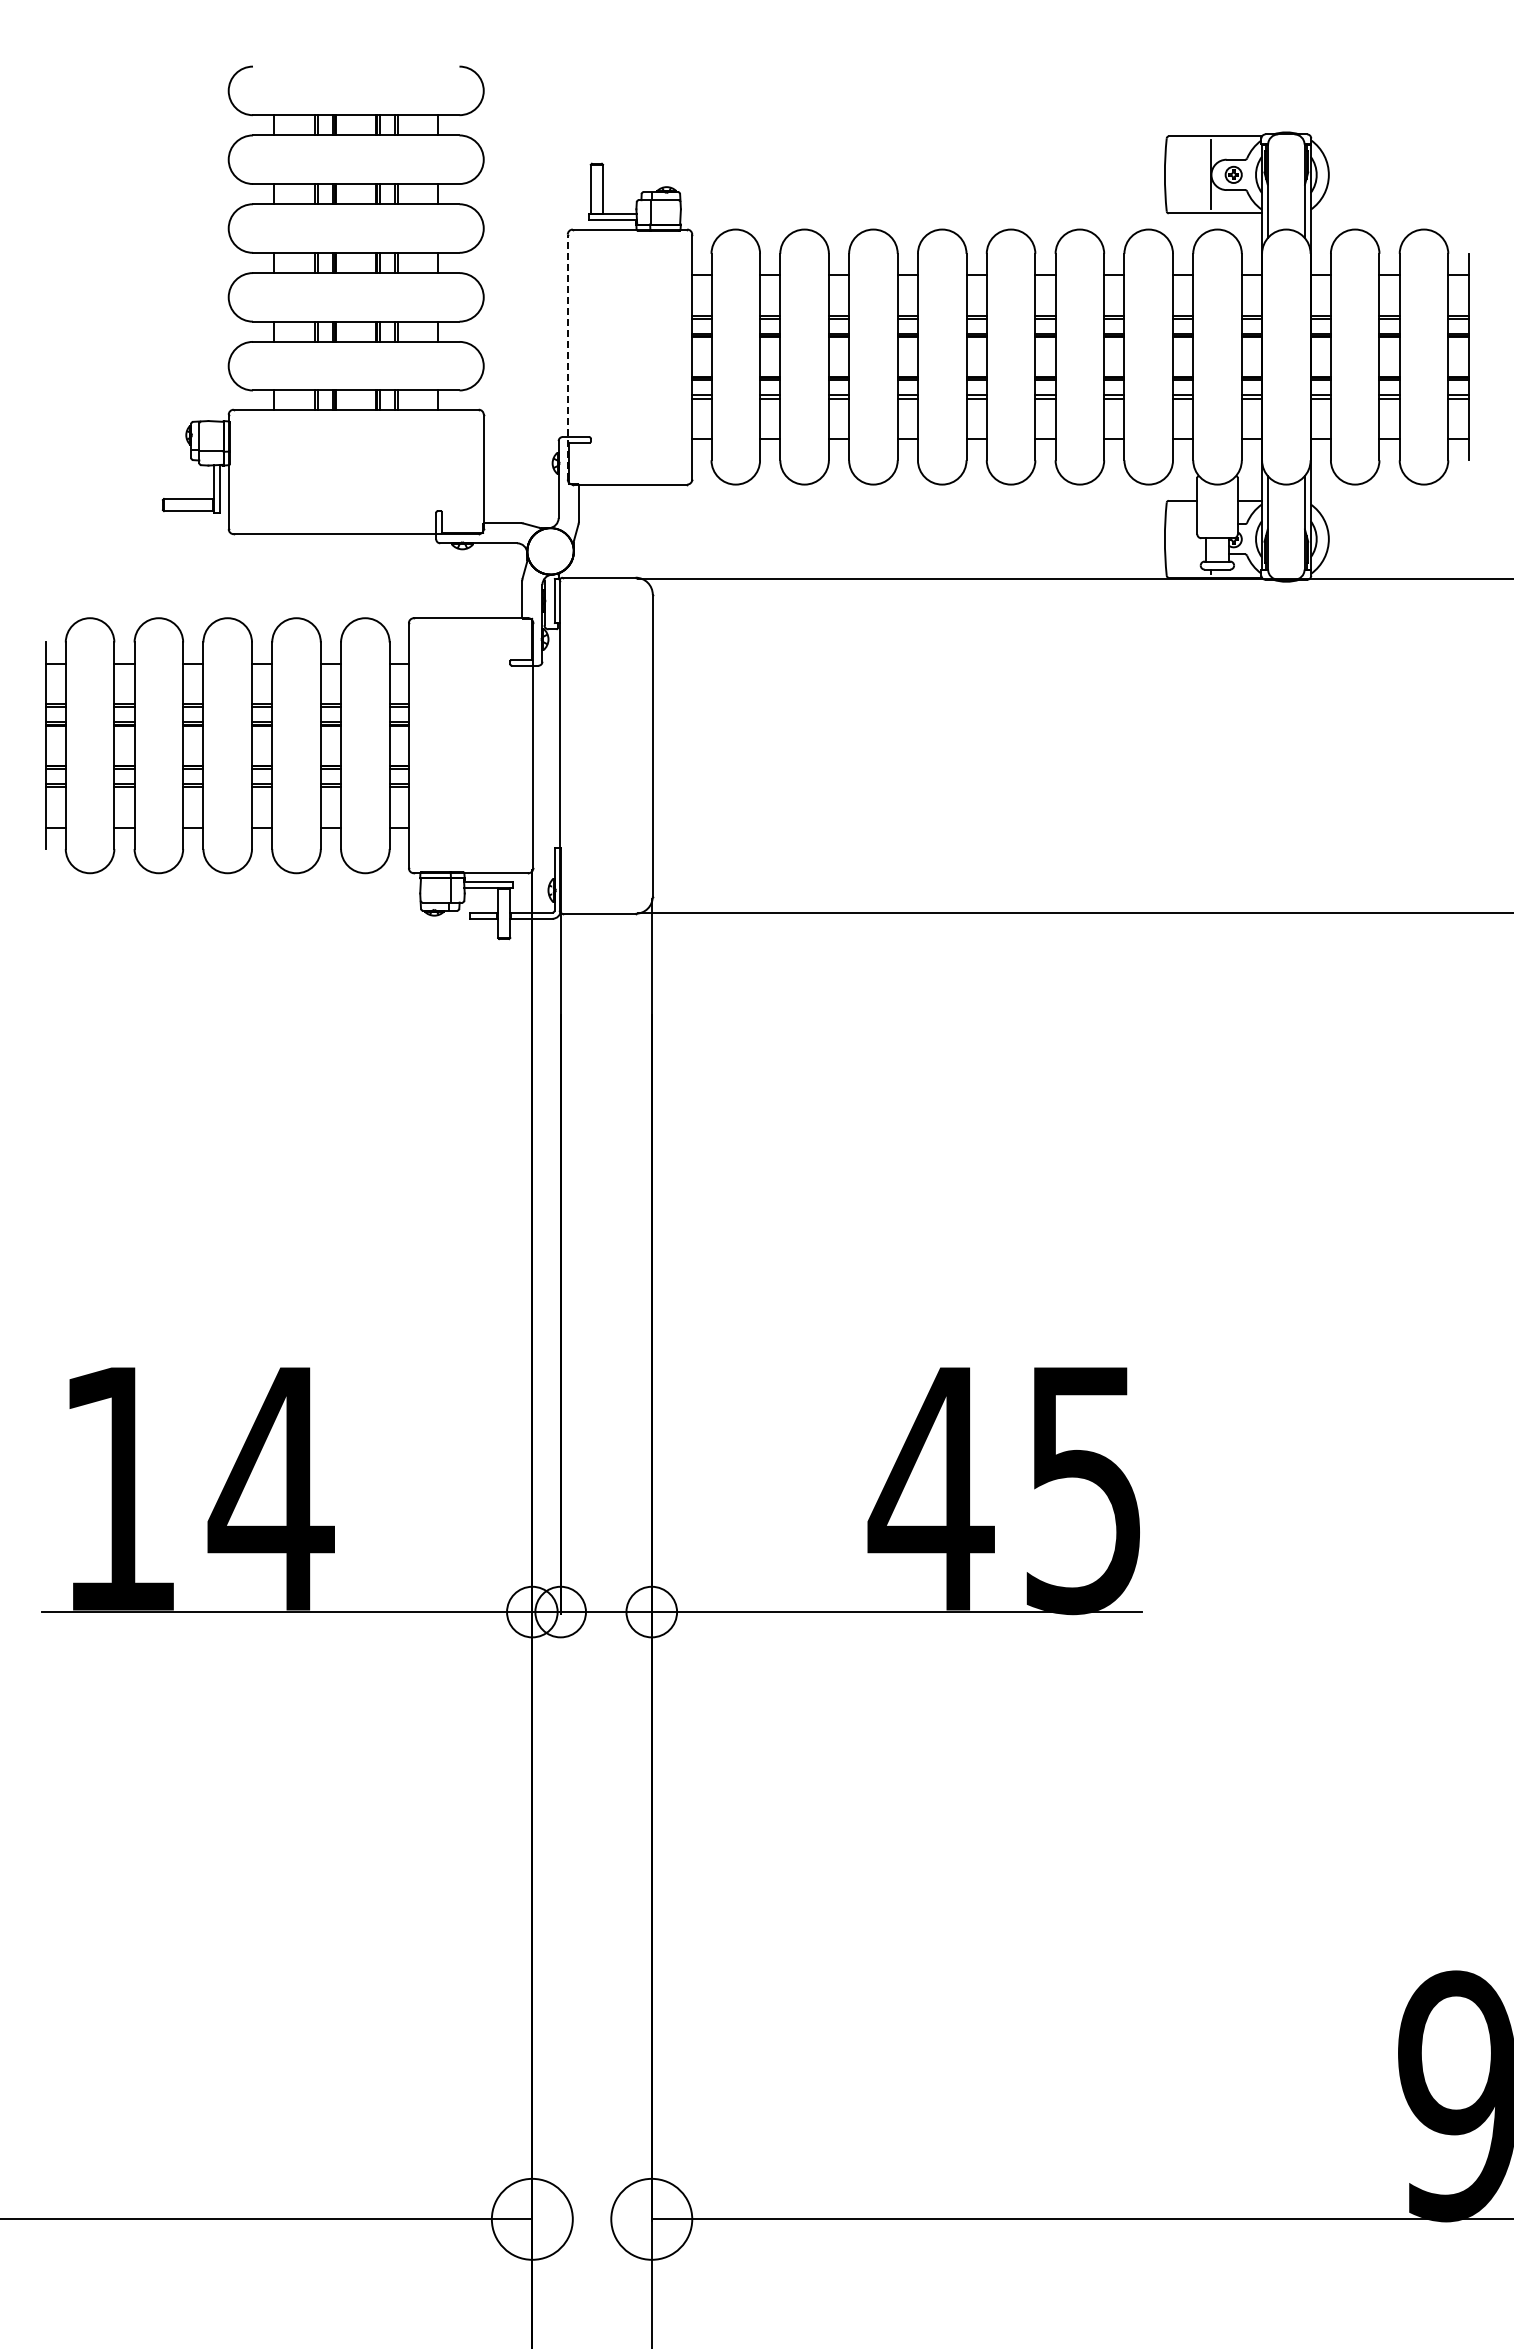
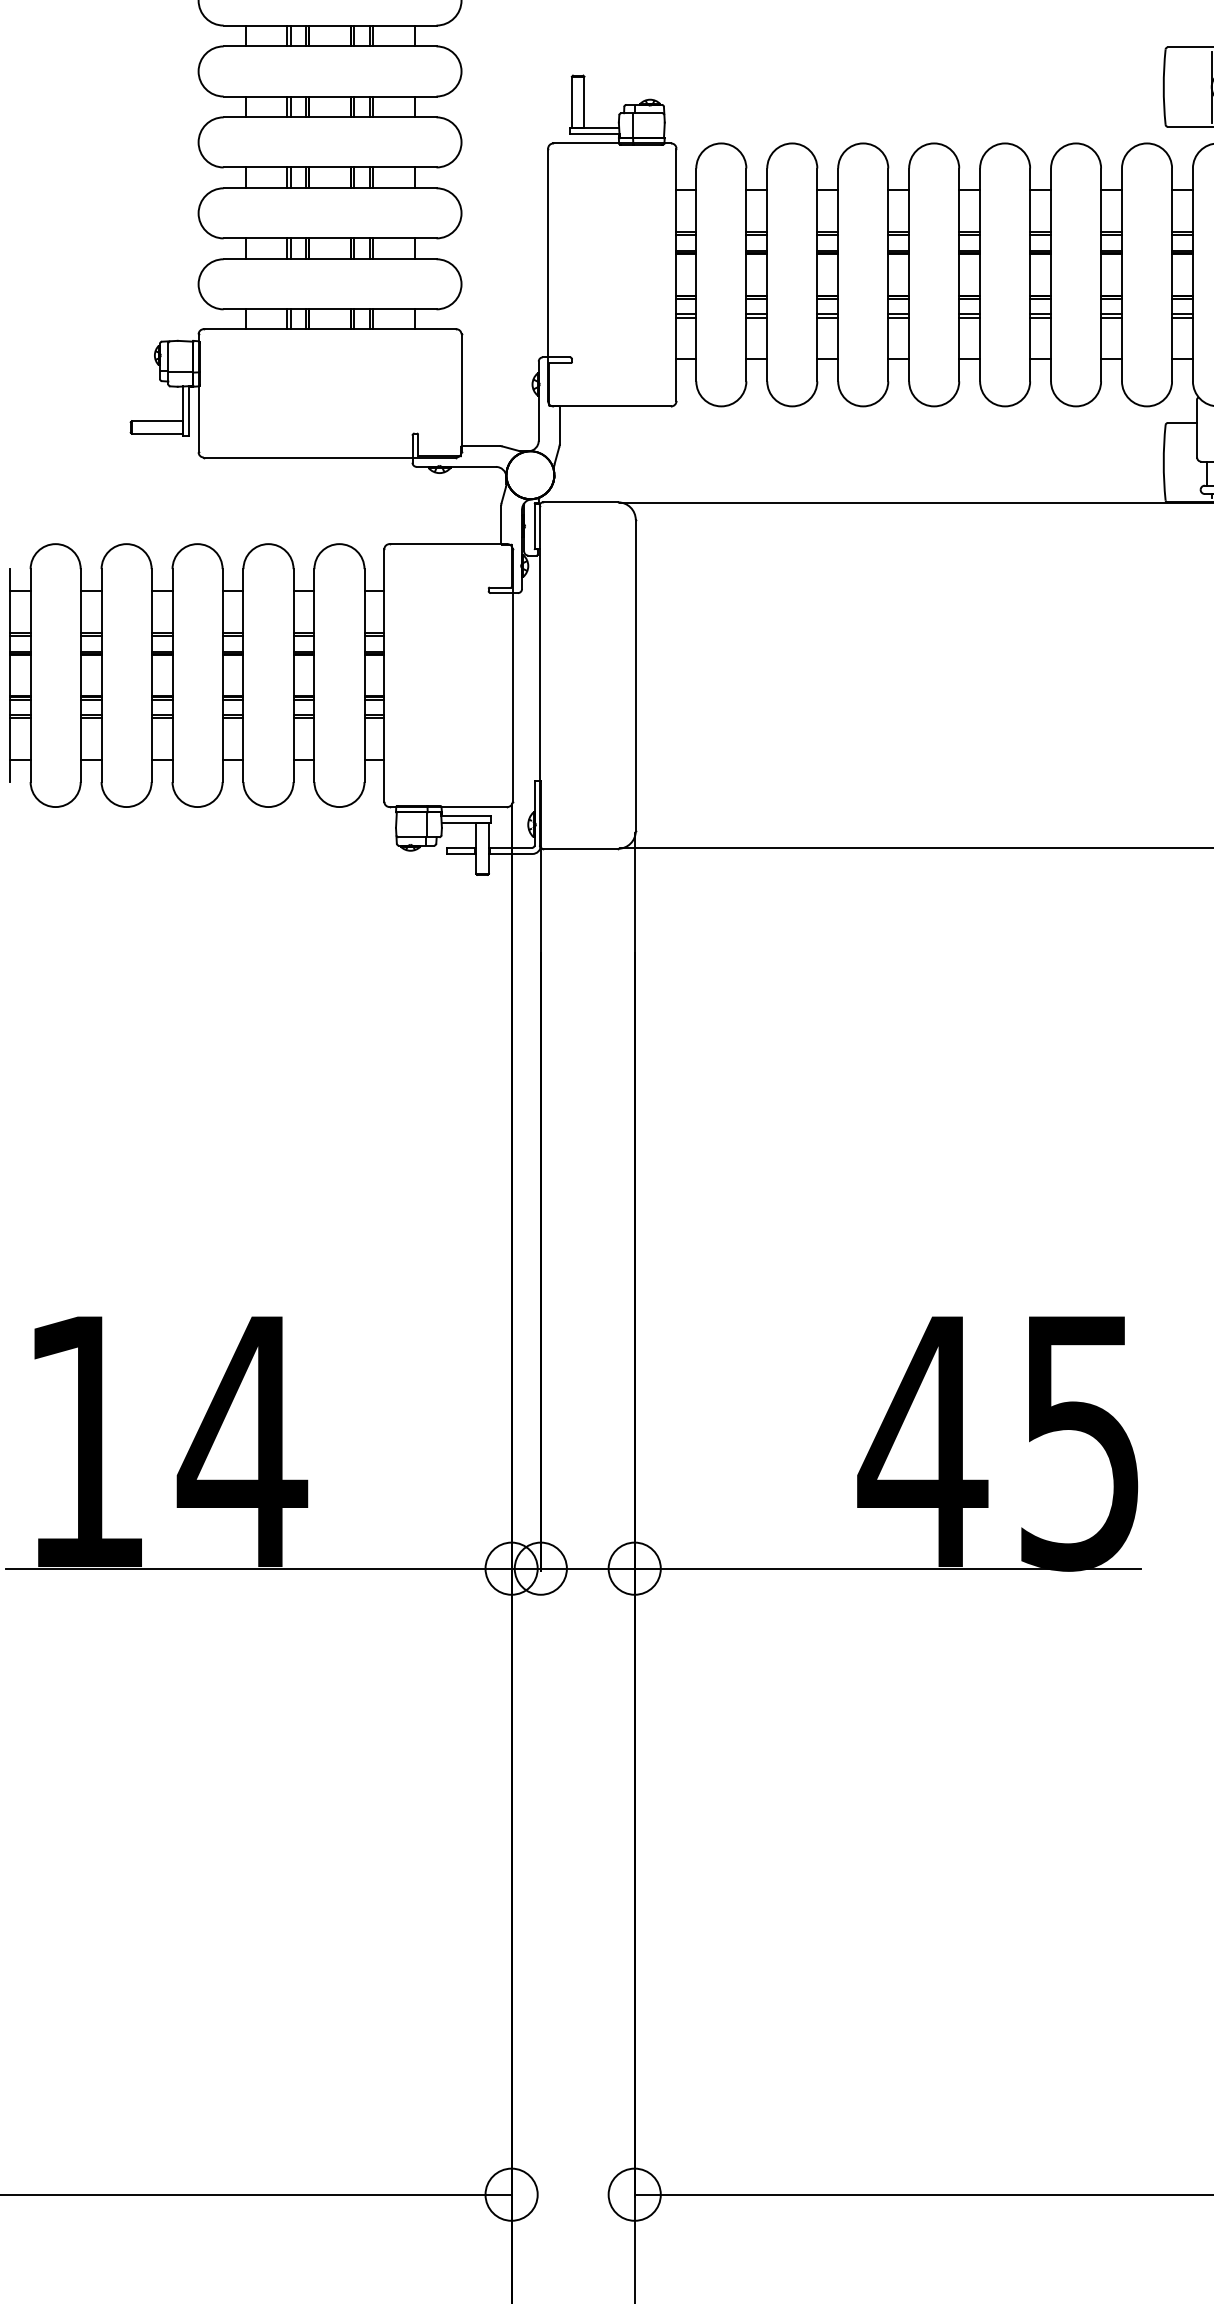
line: (567, 356) -> (547, 274), dashed -> solid
circle: (532, 2219) -> (511, 2194), size x0.62
circle: (651, 2219) -> (634, 2194), size x0.62

